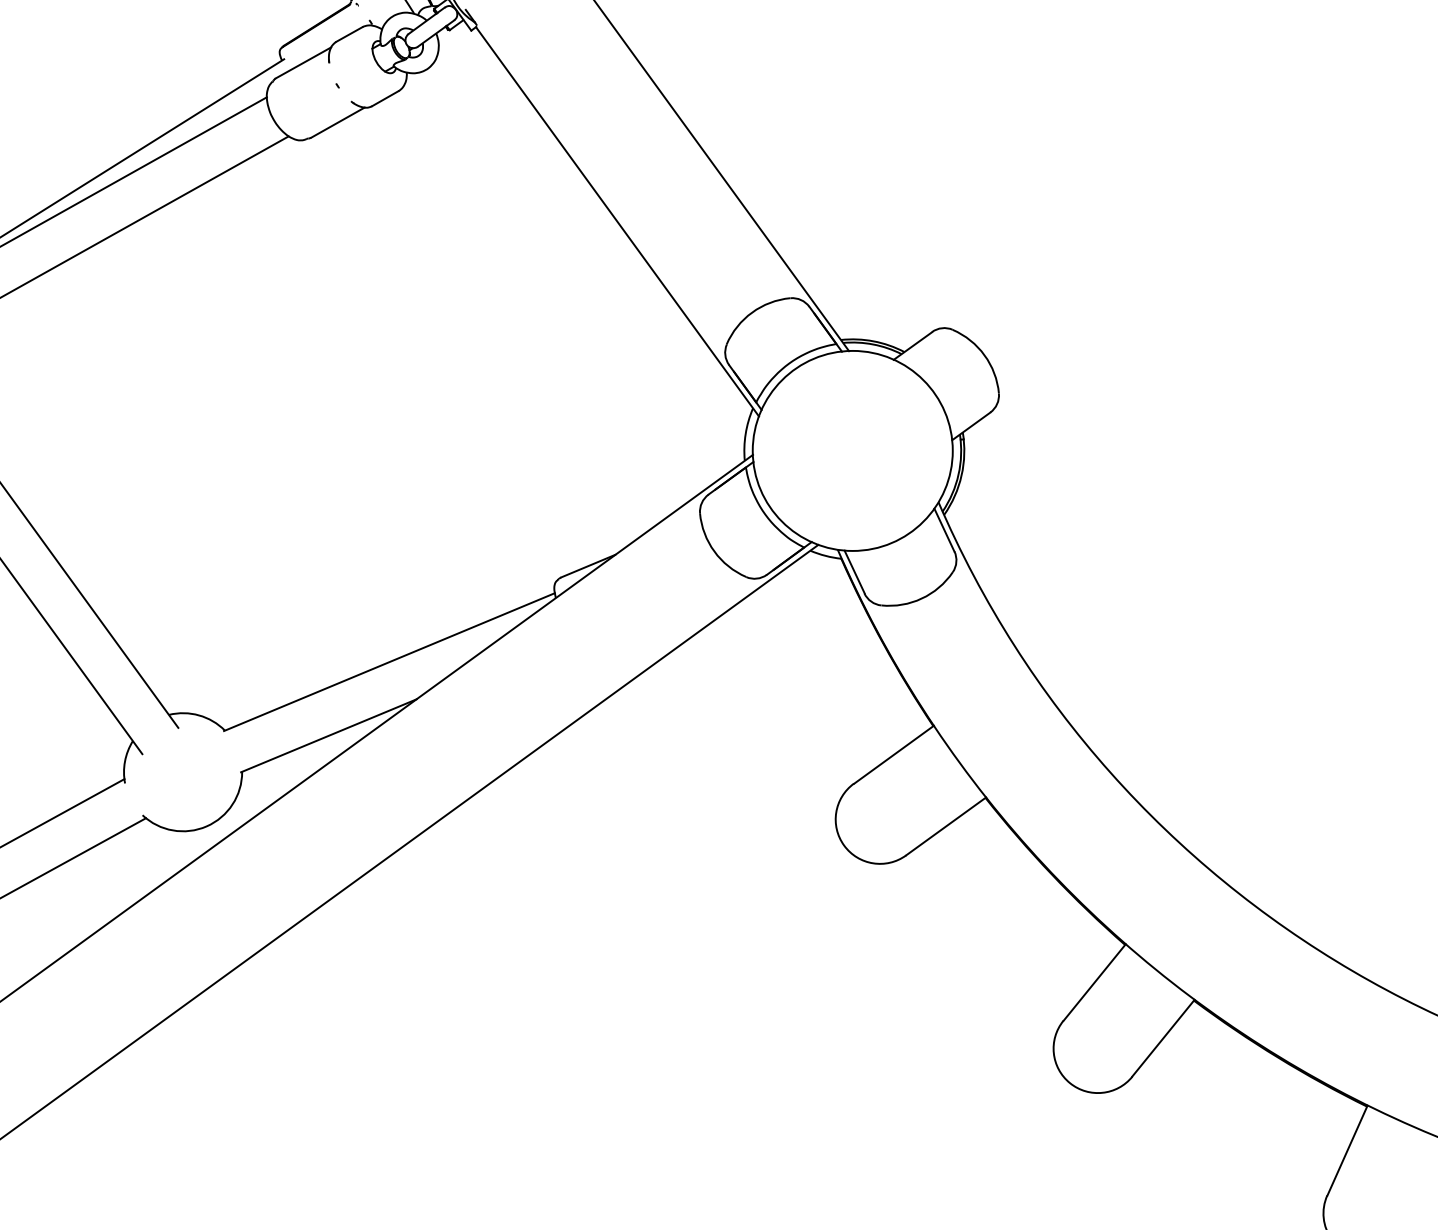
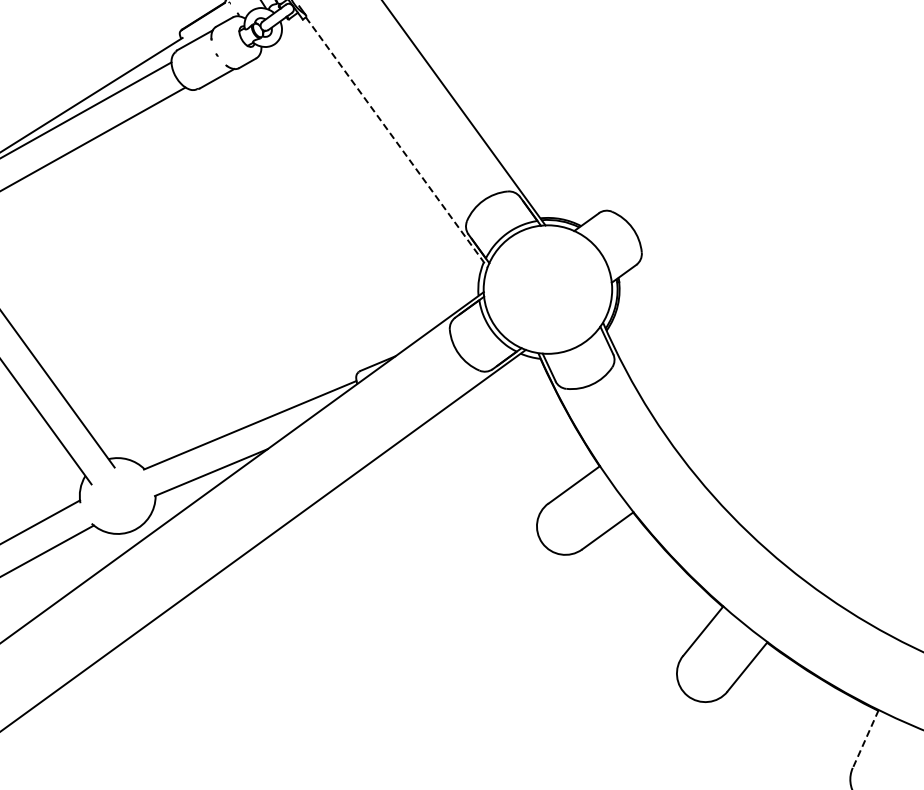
line: (617, 221) -> (396, 142), solid -> dashed
line: (1347, 1151) -> (865, 739), solid -> dashed

